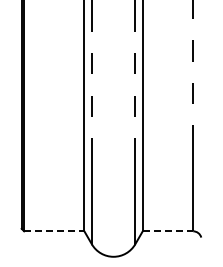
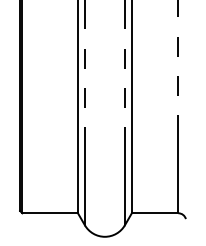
line: (54, 231) -> (50, 213), dashed -> solid
line: (168, 231) -> (155, 213), dashed -> solid

